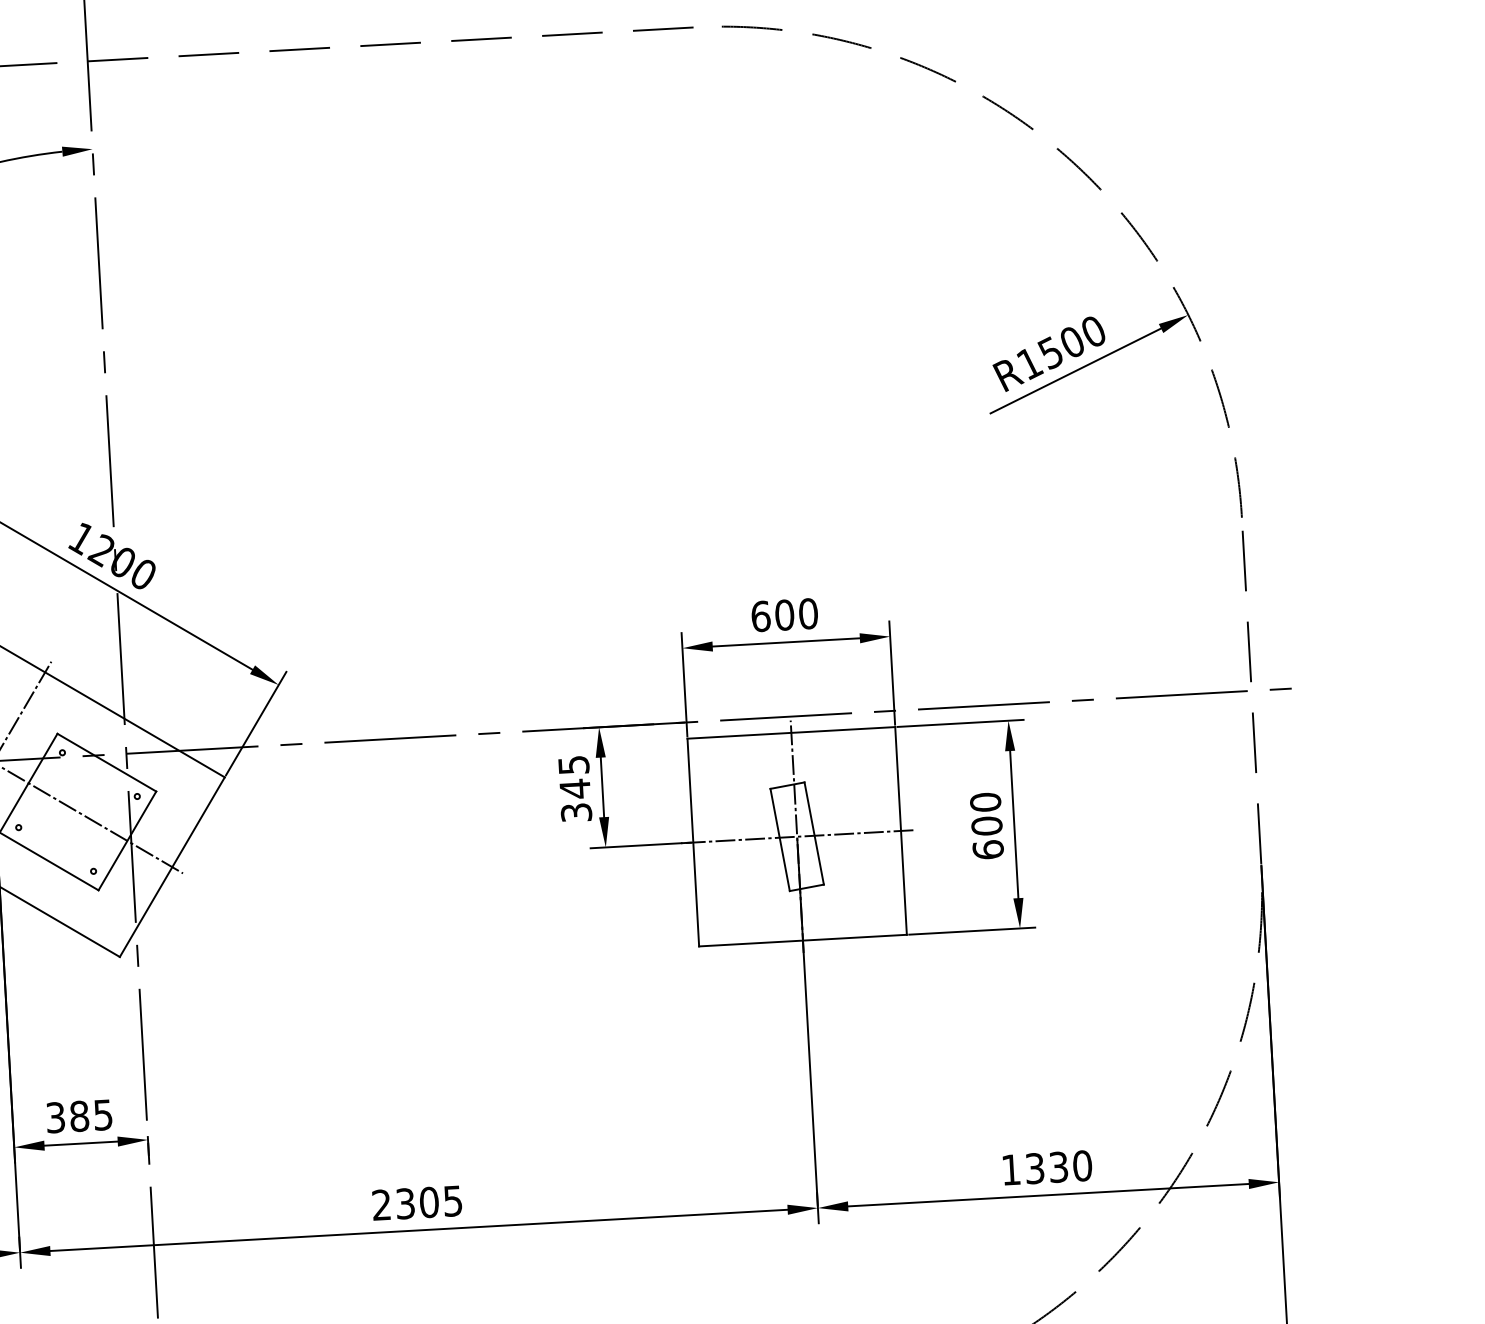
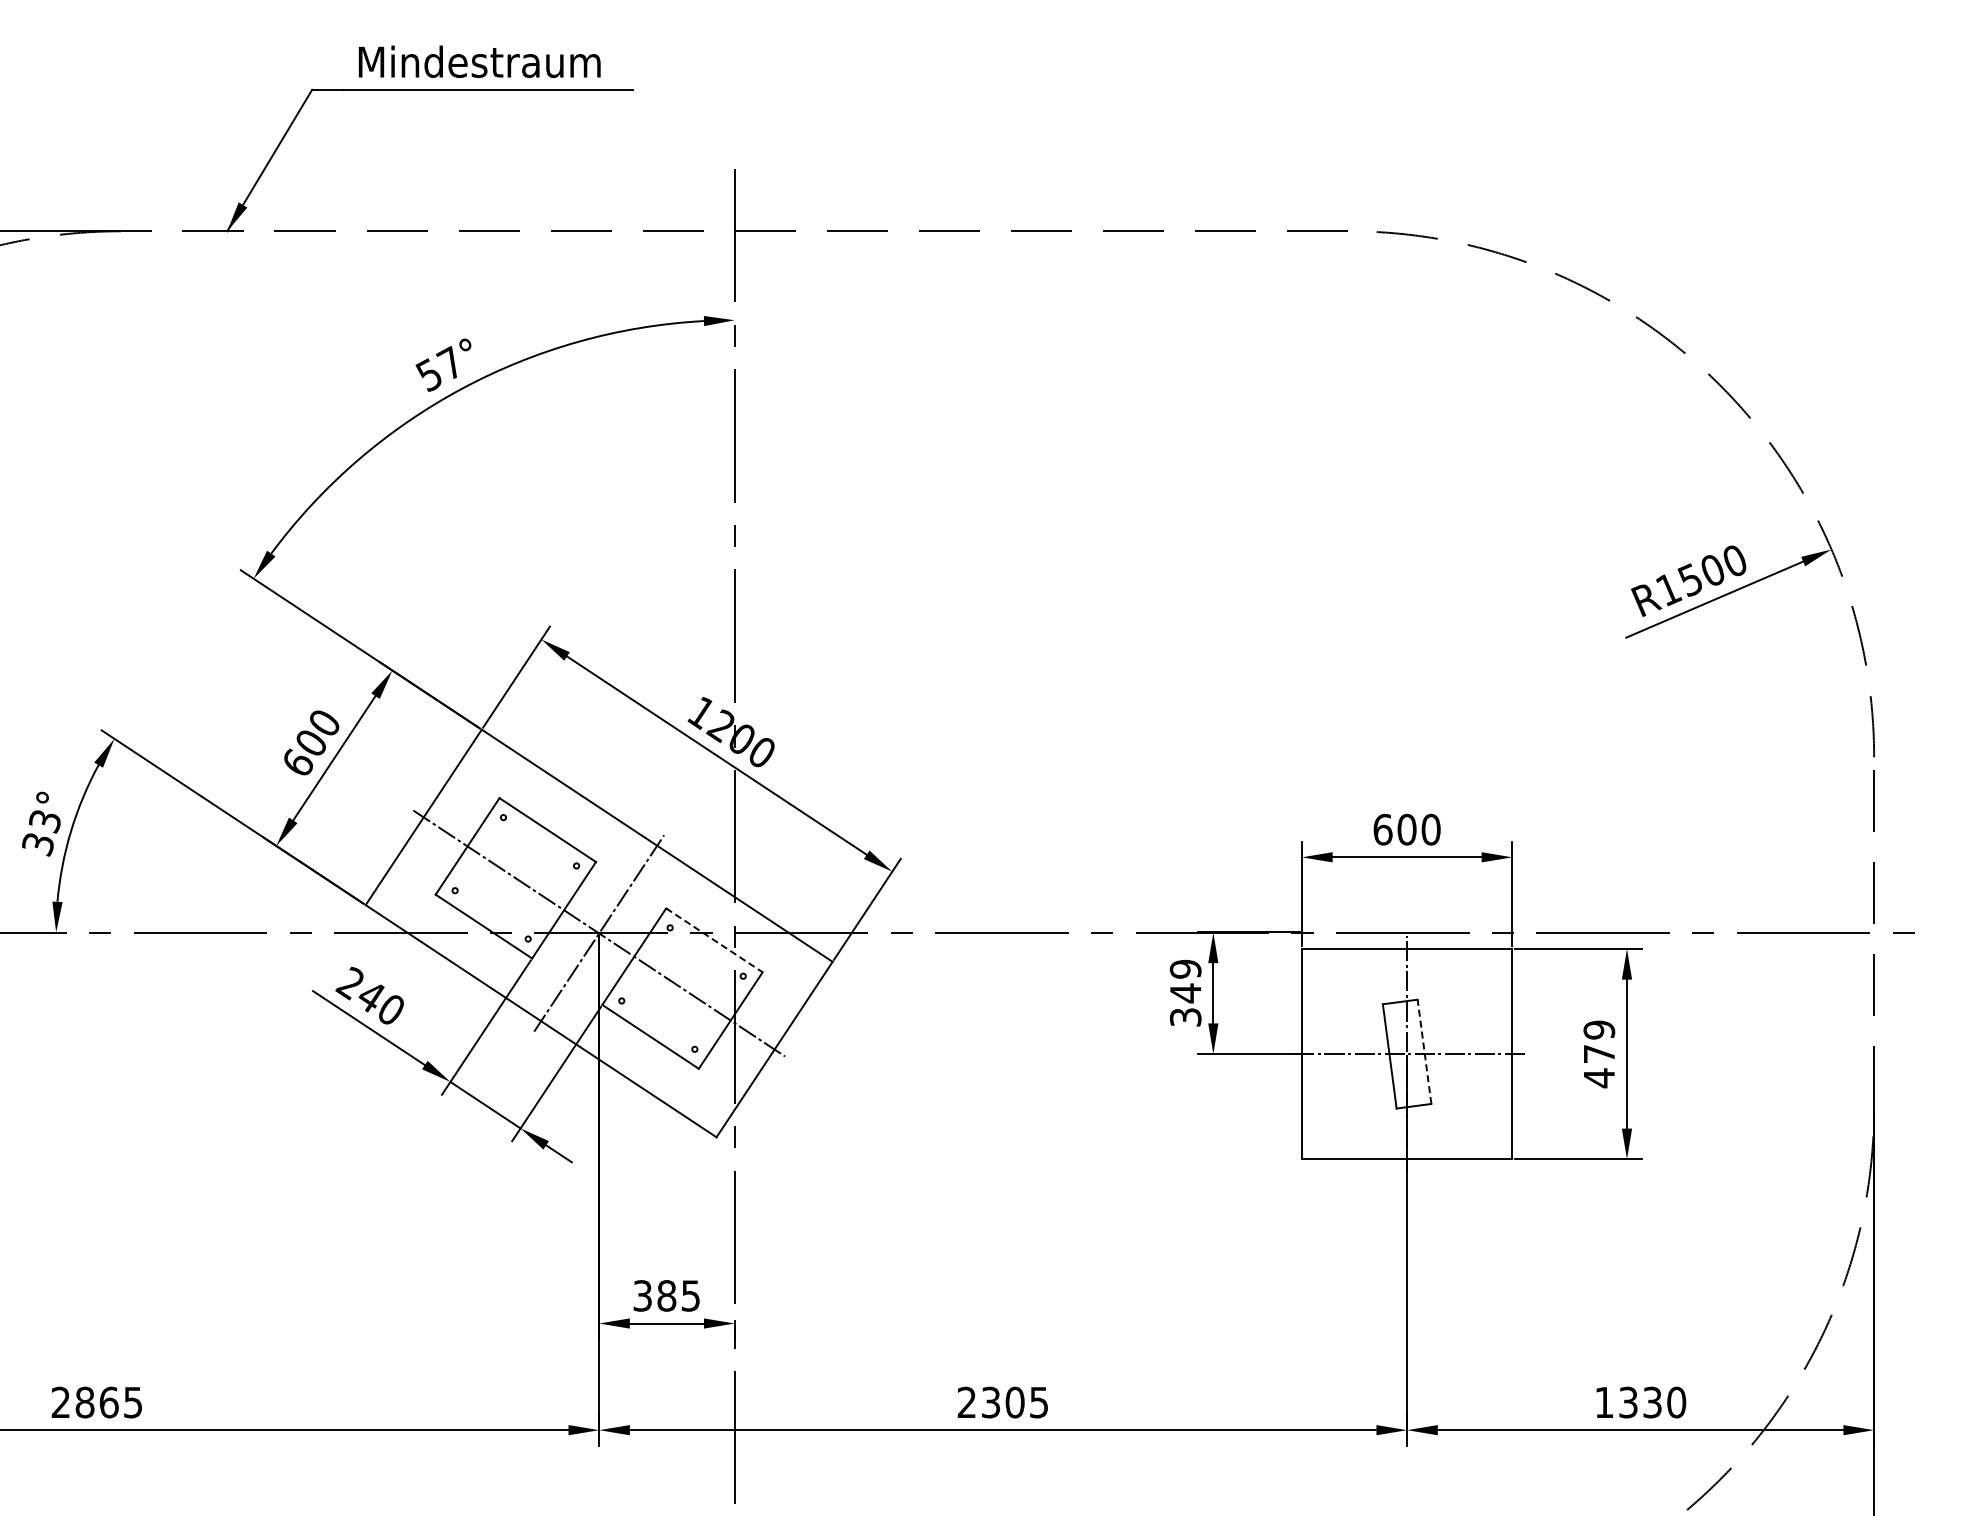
line: (106, 762) -> (714, 940), solid -> dashed
text: (573, 764) -> (1185, 968), 345 -> 349
text: (987, 826) -> (1599, 1054), 600 -> 479
line: (814, 833) -> (1424, 1051), solid -> dashed

